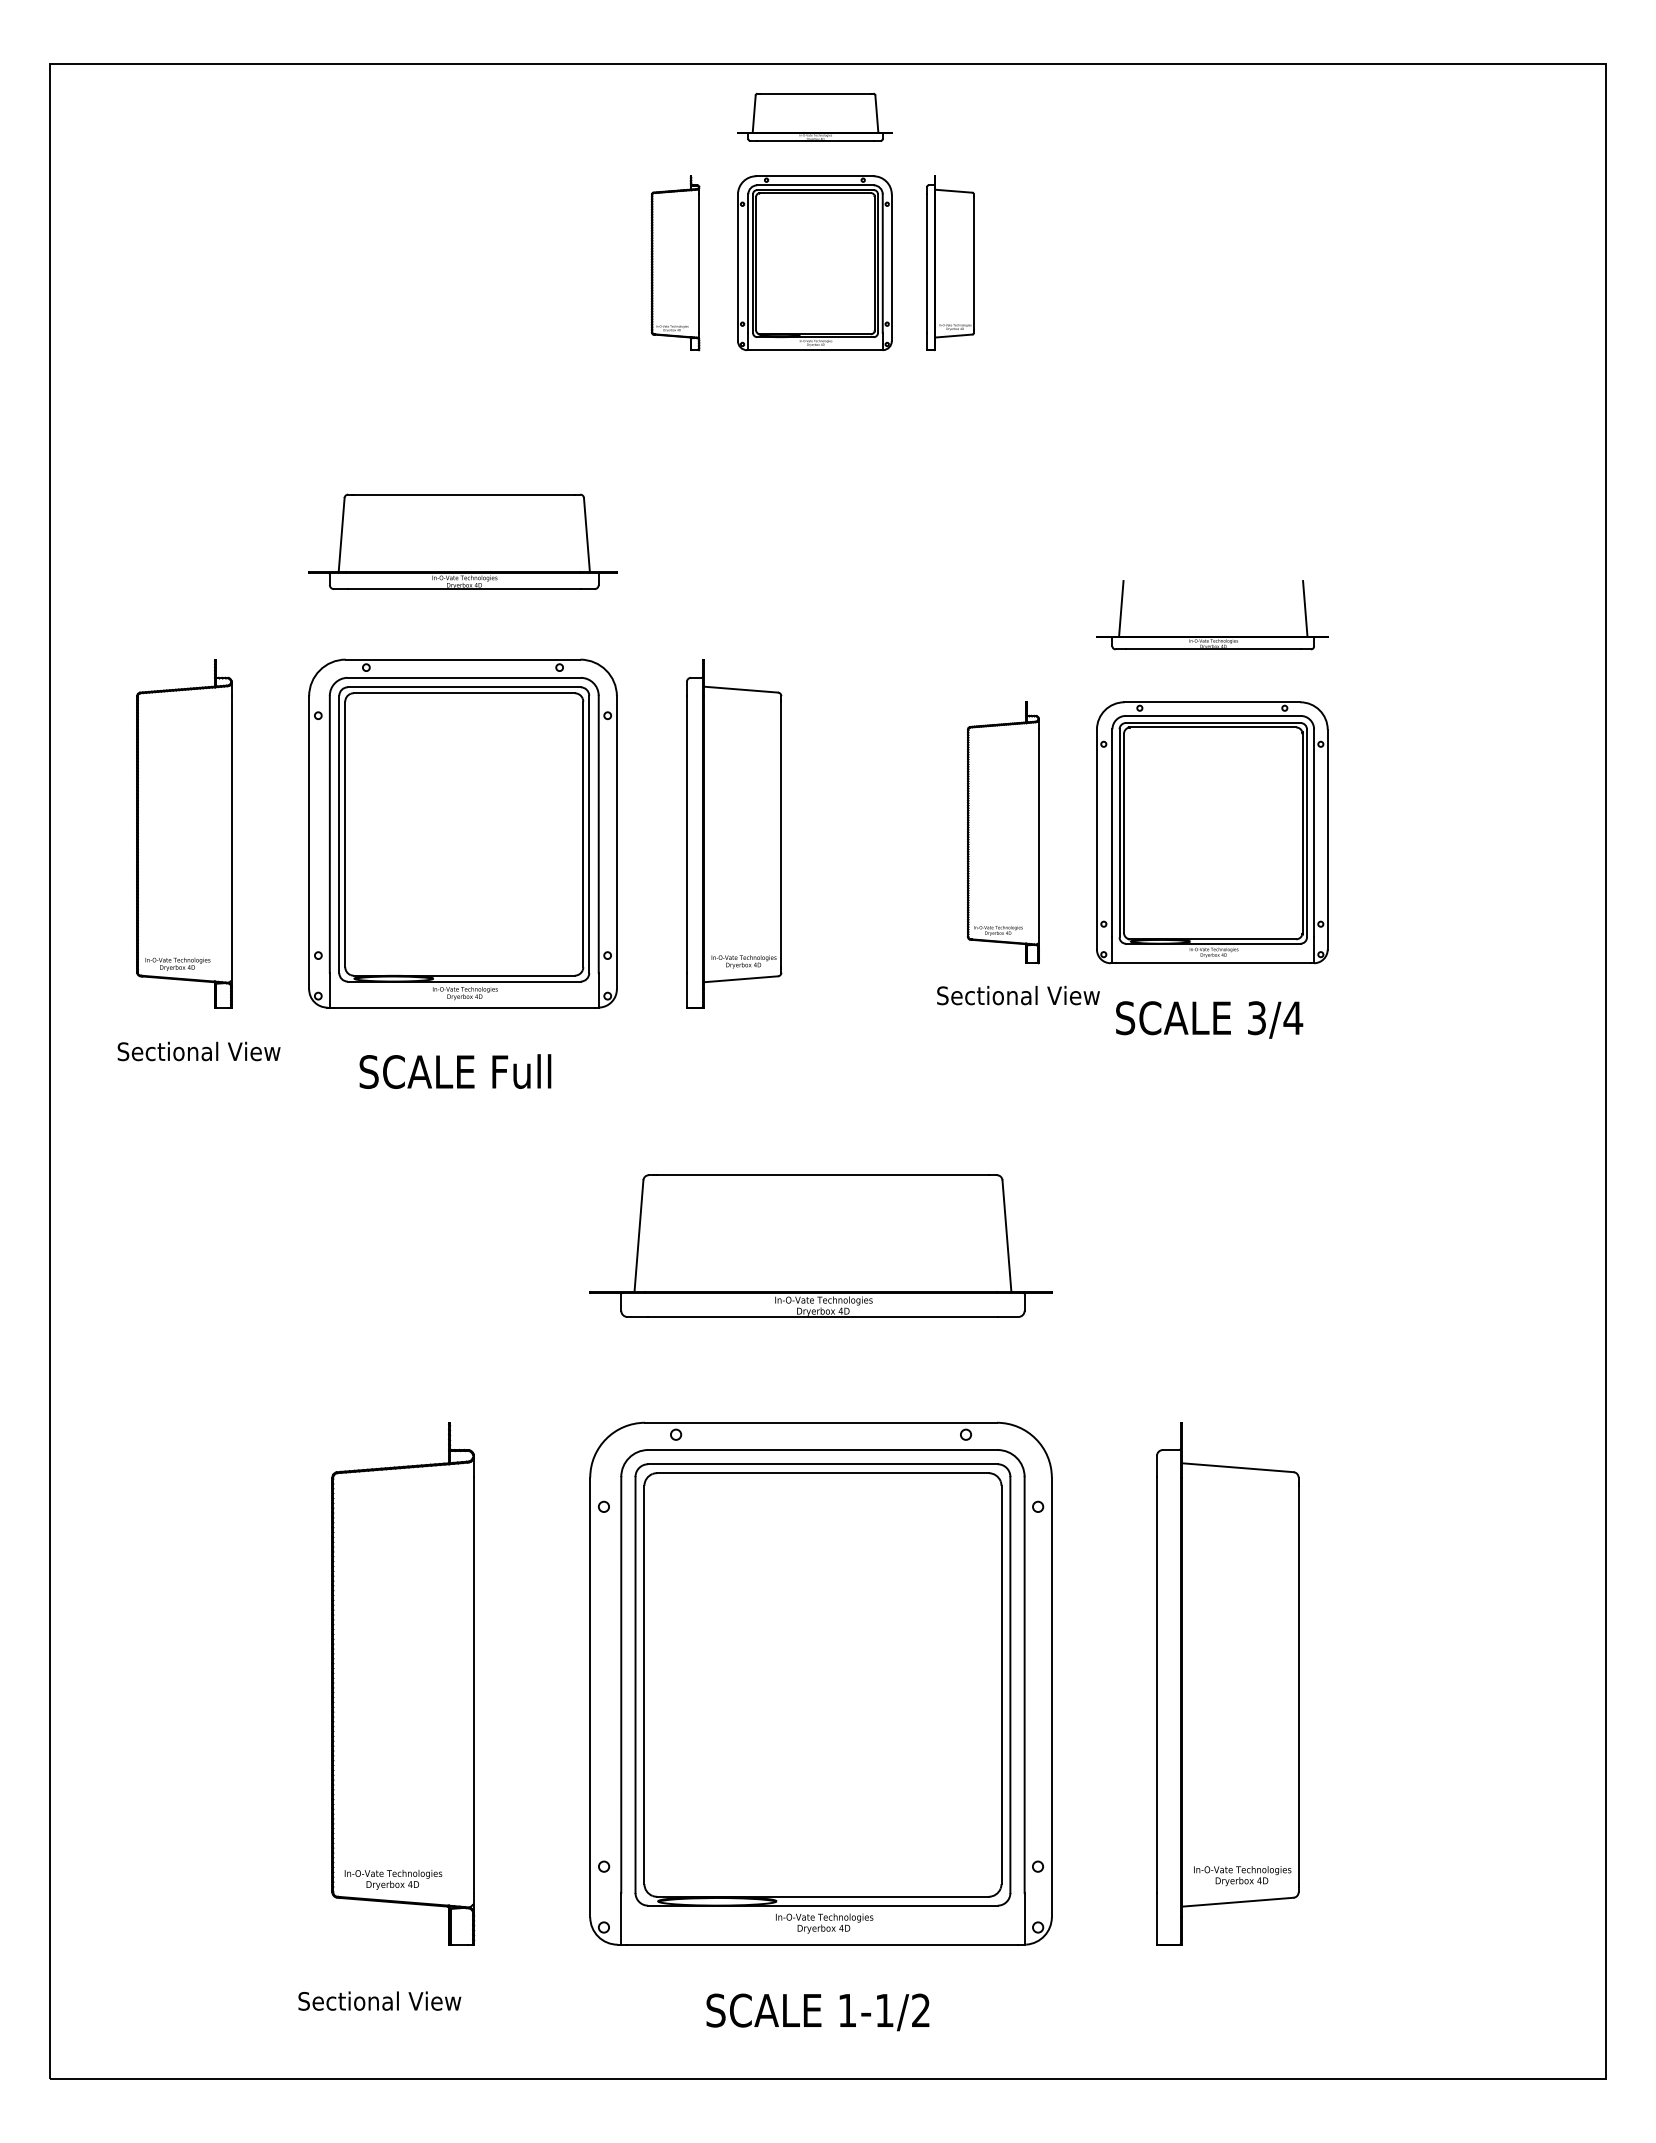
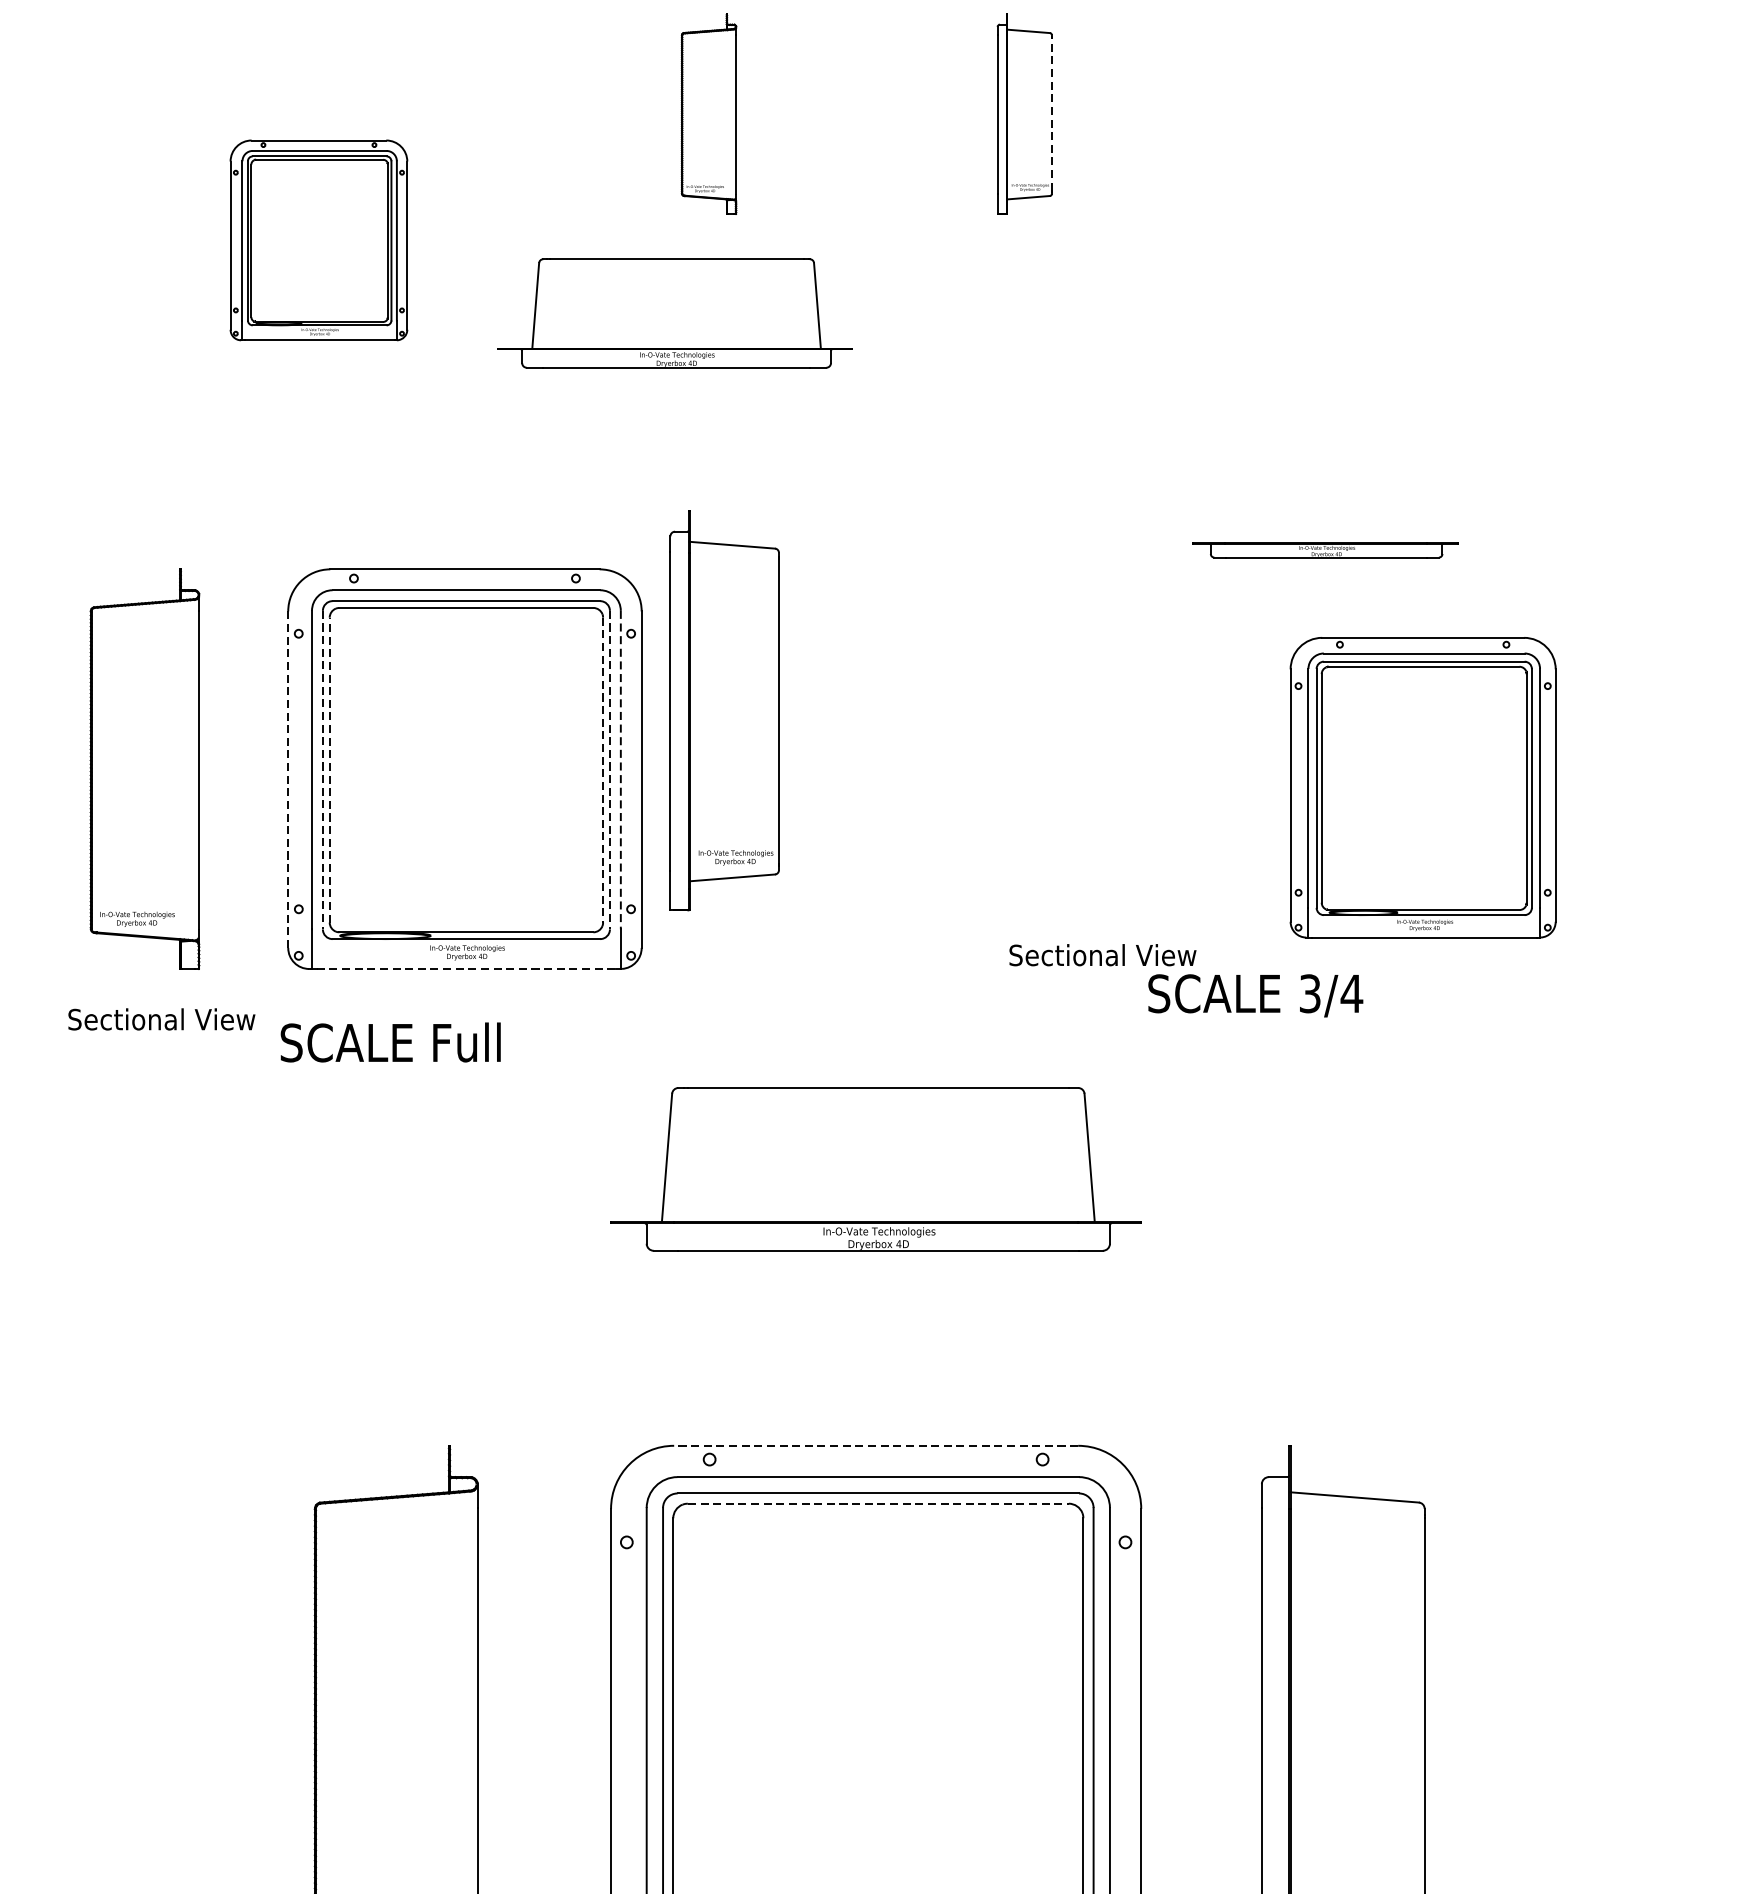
part: (814, 263) -> (318, 240), moved
line: (974, 263) -> (1052, 114), solid -> dashed
part: (462, 541) -> (674, 313), moved
line: (1121, 608) -> (1221, 510), removed
line: (1305, 608) -> (1432, 510), removed
part: (1002, 832) -> (1084, 767), removed
part: (1212, 832) -> (1423, 787), moved
part: (734, 833) -> (725, 710), moved
line: (339, 834) -> (323, 770), solid -> dashed
line: (345, 834) -> (329, 770), solid -> dashed
line: (583, 834) -> (603, 770), solid -> dashed
line: (589, 834) -> (610, 770), solid -> dashed
line: (598, 834) -> (620, 770), solid -> dashed
line: (309, 842) -> (288, 779), solid -> dashed
line: (464, 1007) -> (466, 968), solid -> dashed
text: (1209, 1019) -> (1255, 995), moved
text: (455, 1071) -> (390, 1042), moved
part: (820, 1245) -> (875, 1168), moved
line: (821, 1422) -> (876, 1445), solid -> dashed
line: (822, 1473) -> (877, 1504), solid -> dashed

